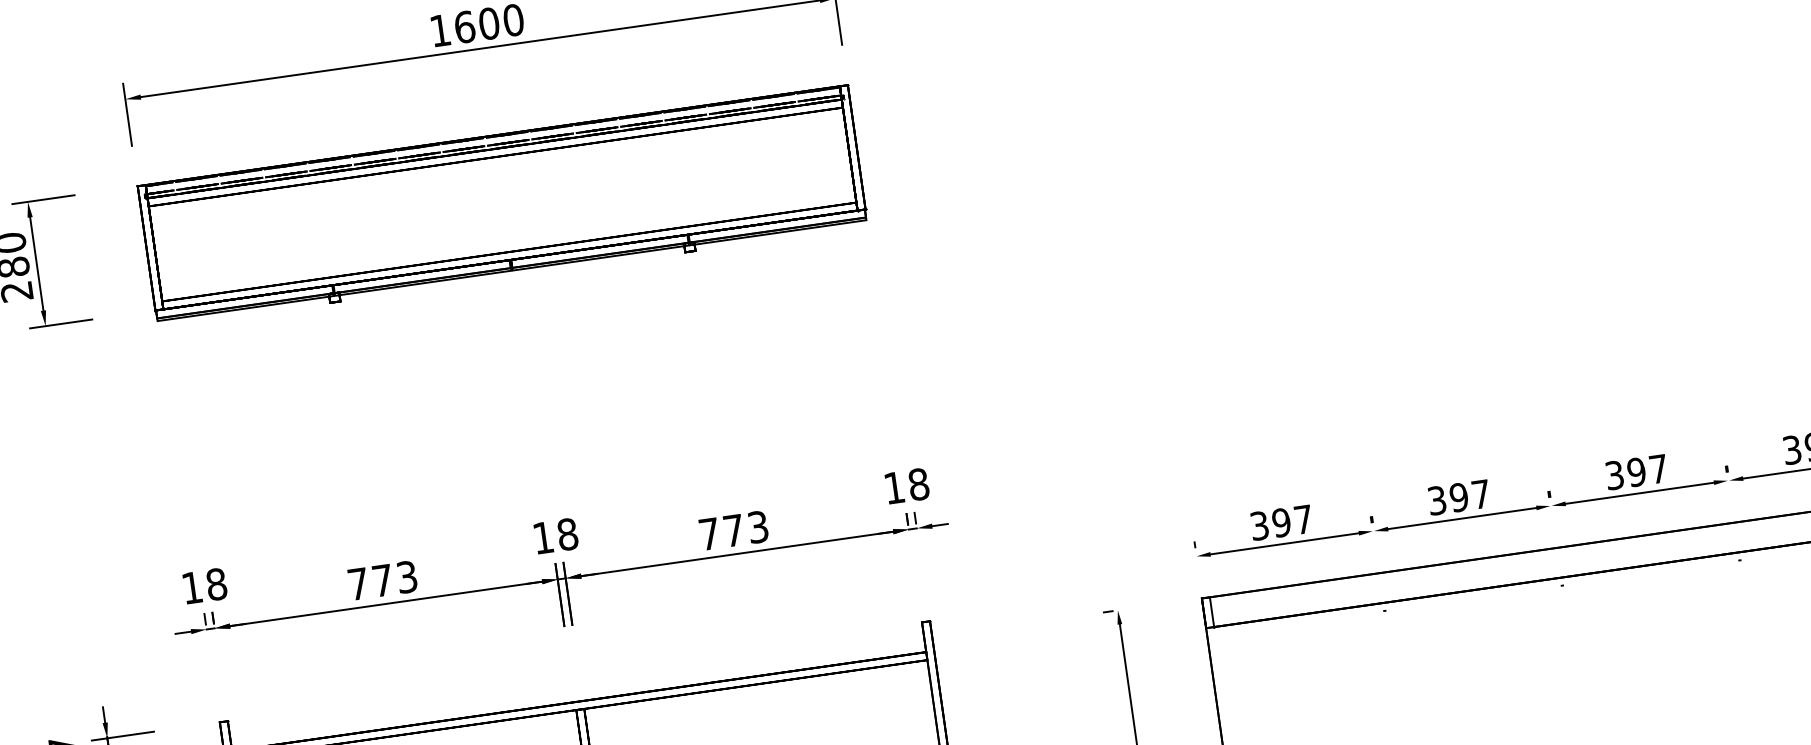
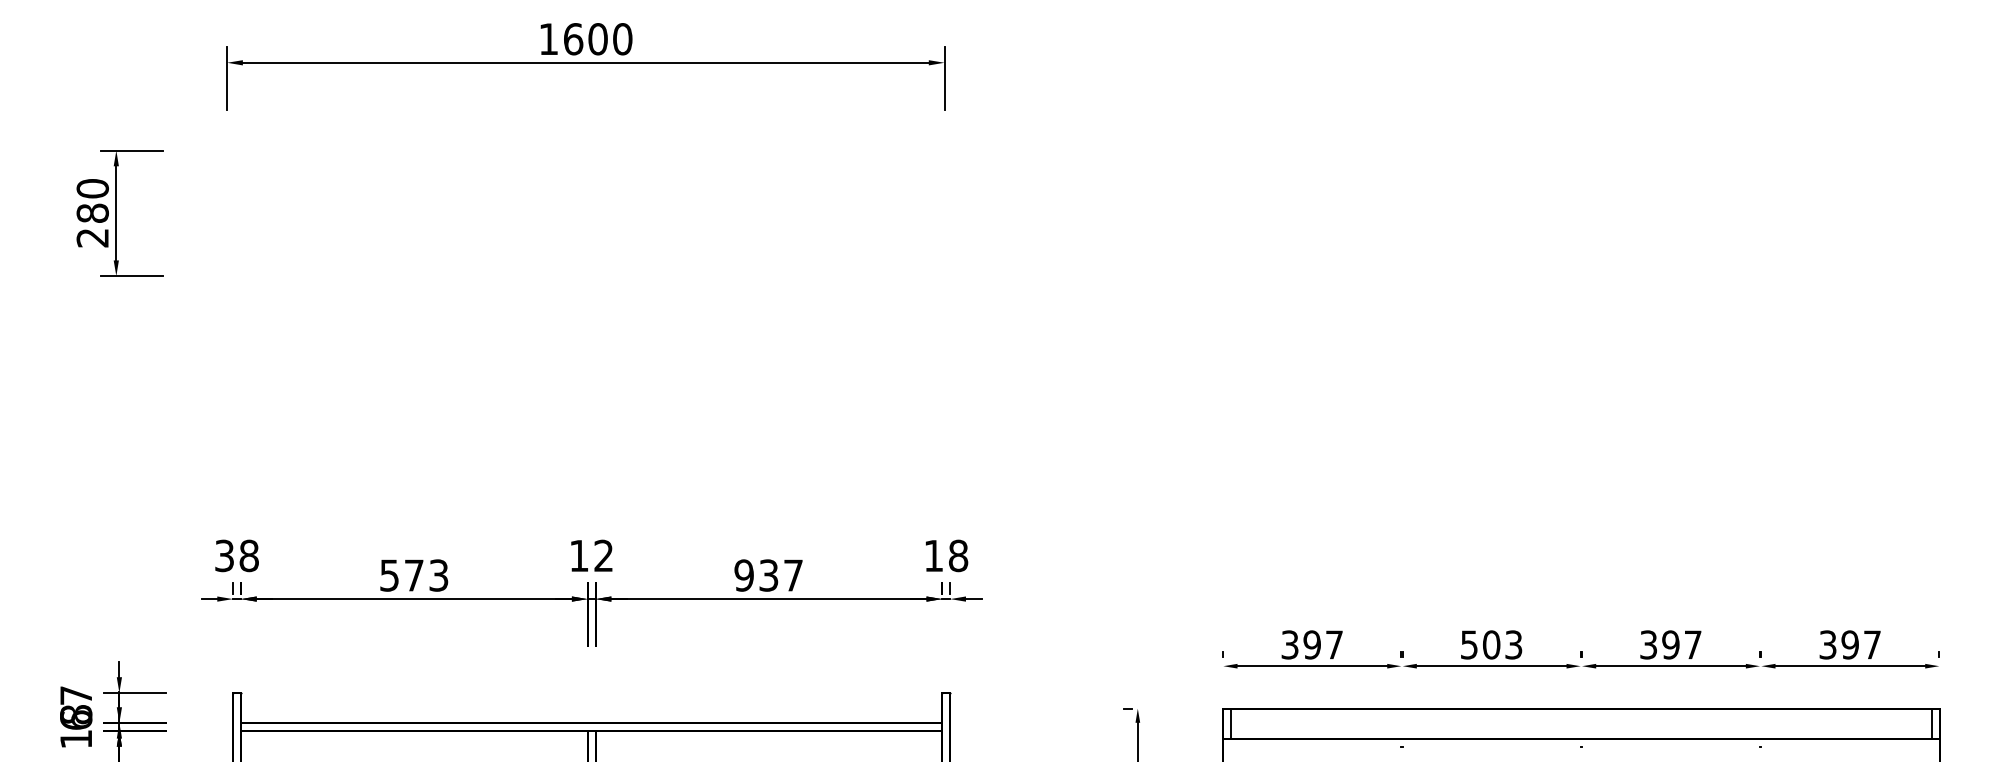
part: (503, 205) -> (586, 221), removed
text: (1459, 497) -> (1491, 644), 397 -> 503
text: (733, 530) -> (768, 575), 773 -> 937
text: (567, 534) -> (603, 555), 18 -> 12
text: (358, 584) -> (389, 575), 773 -> 573
text: (192, 587) -> (224, 555), 18 -> 38

